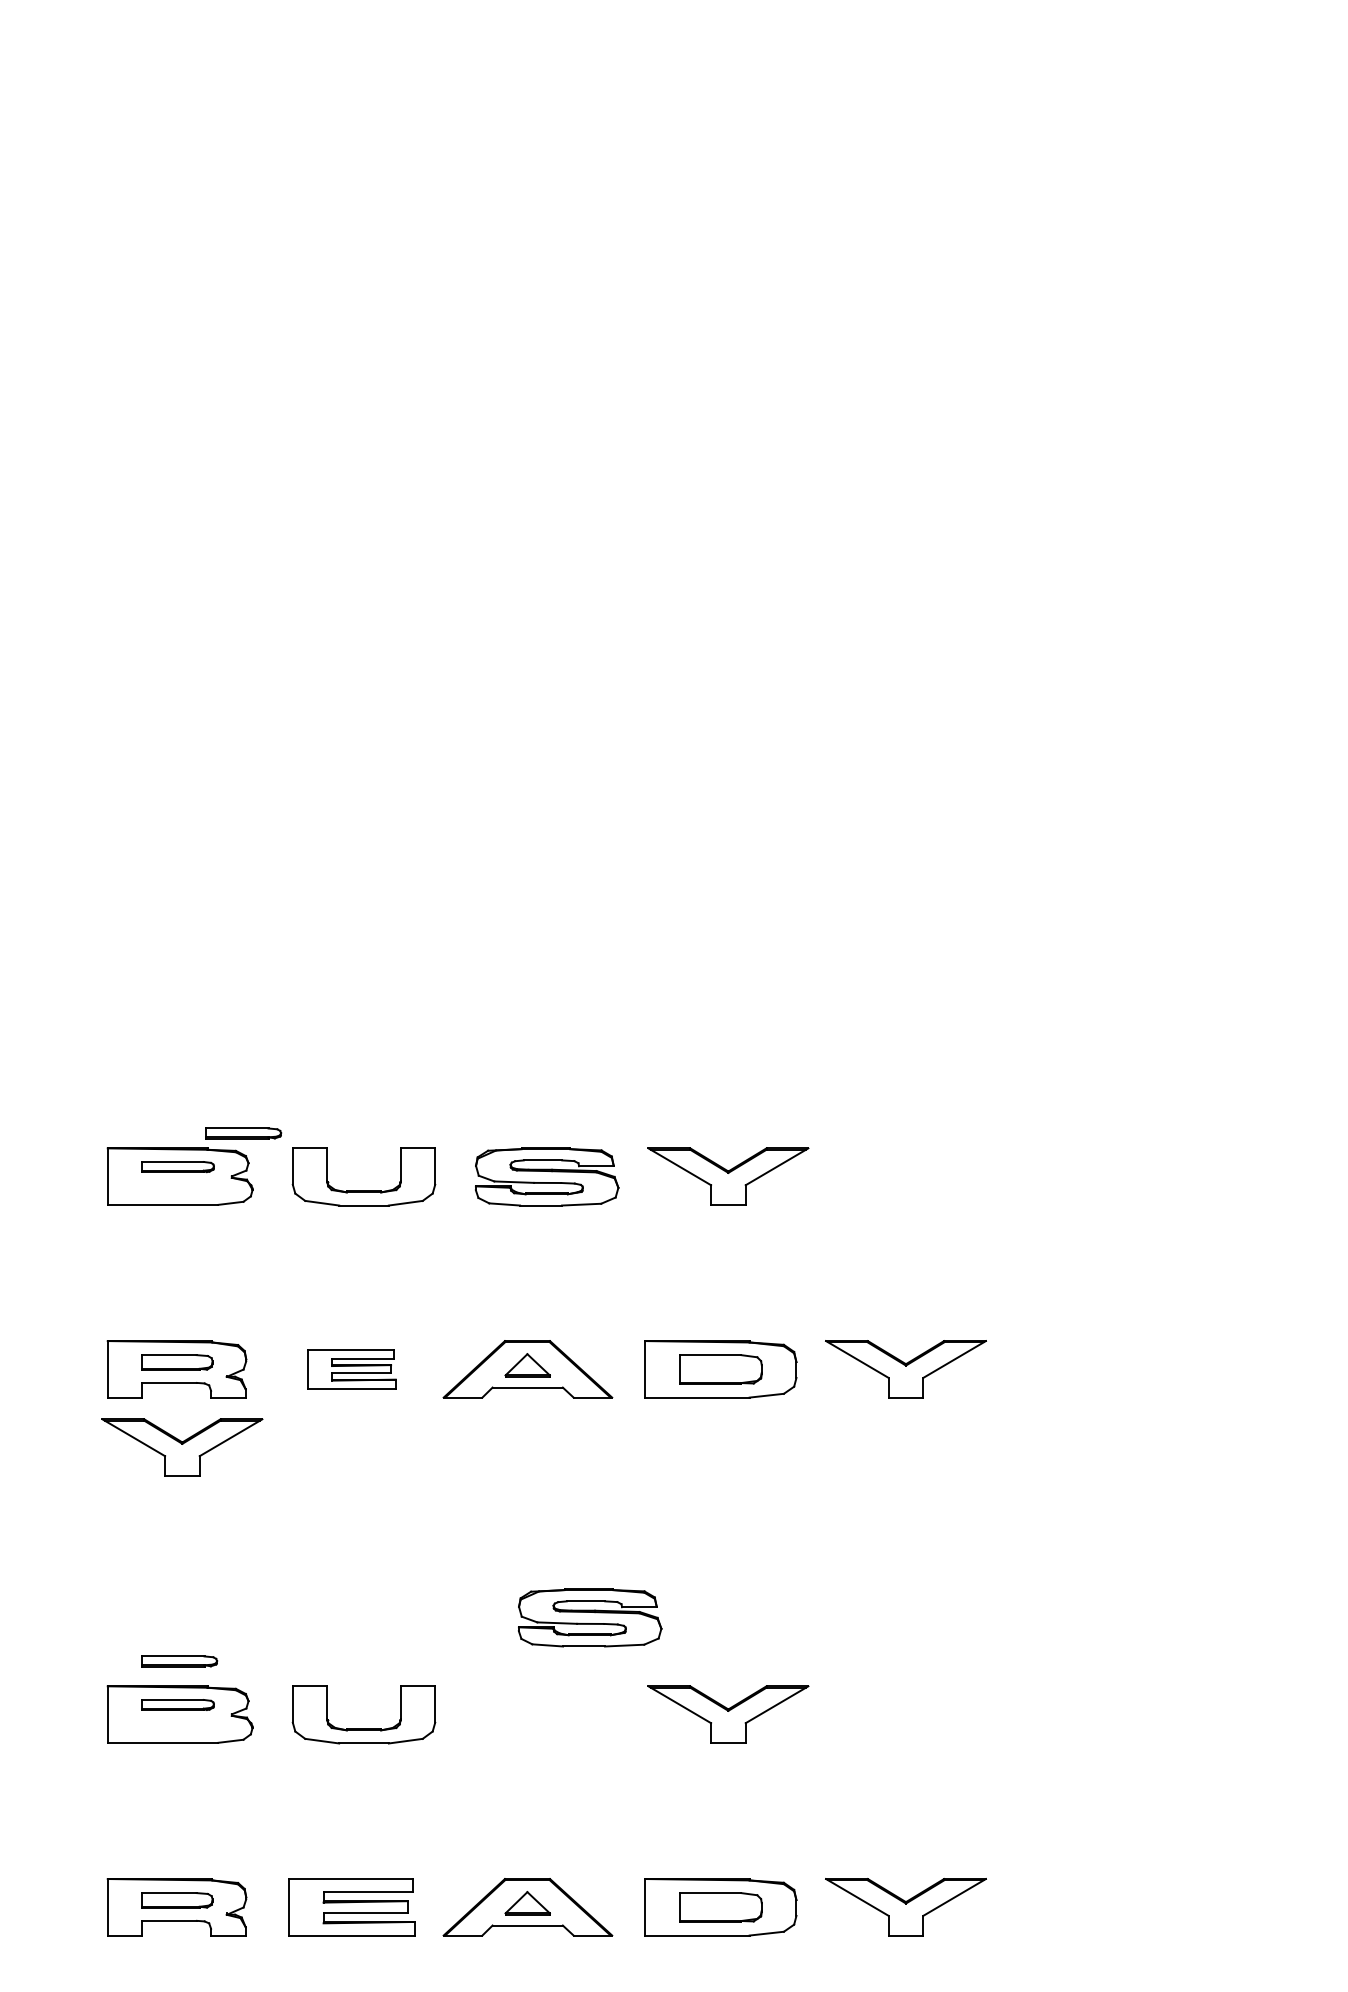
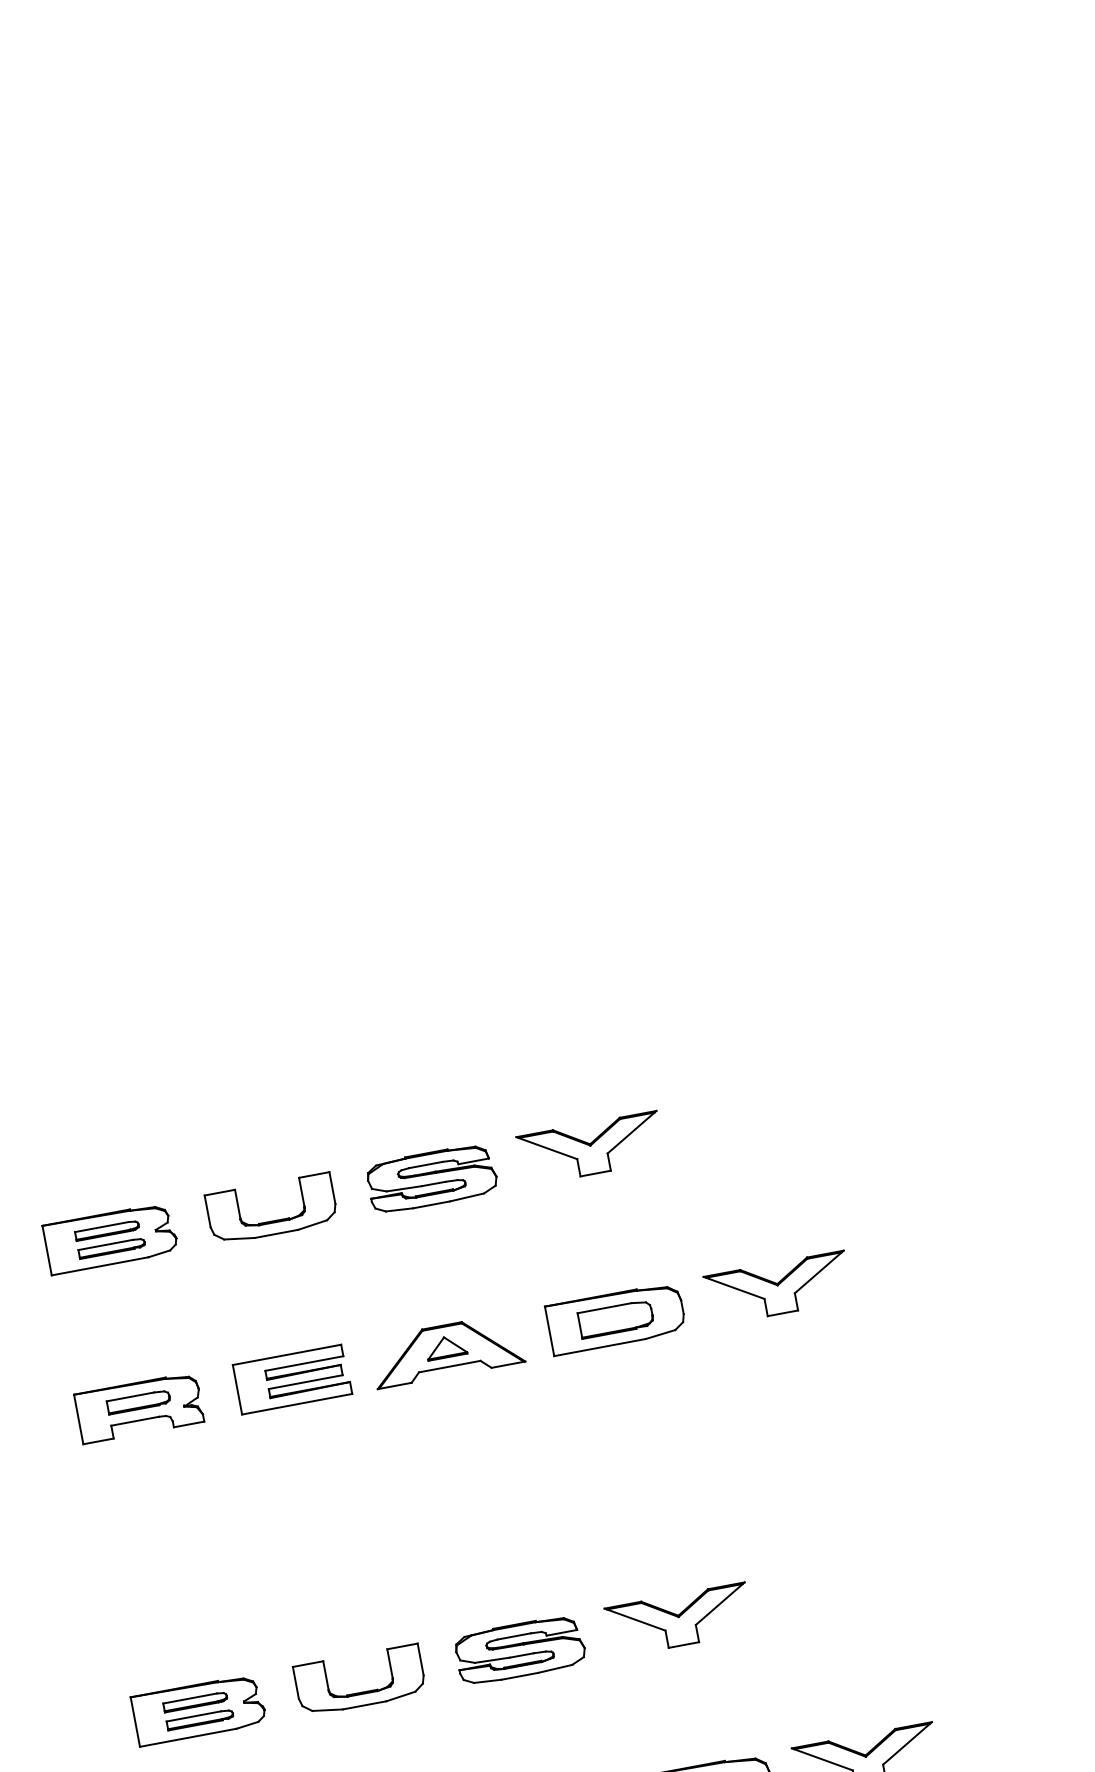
part: (243, 1133) -> (111, 1248), moved
part: (351, 1369) -> (292, 1379), size x1.43
part: (182, 1447) -> (157, 1475), removed
part: (590, 1617) -> (520, 1649), moved
part: (179, 1661) -> (200, 1719), moved

